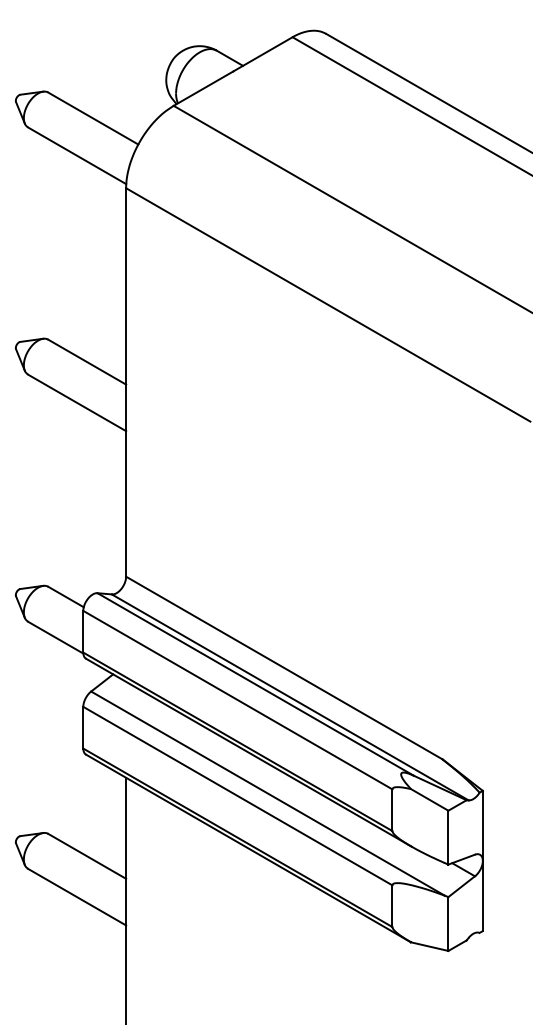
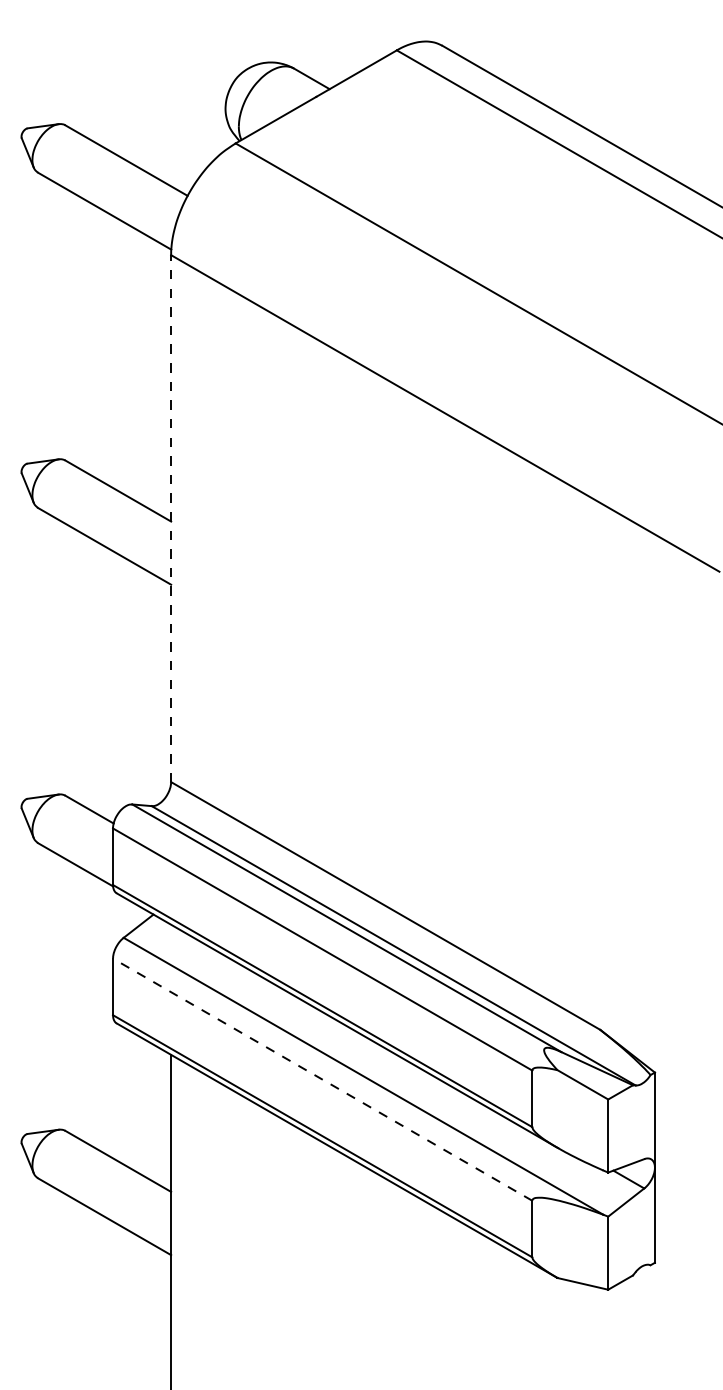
line: (126, 381) -> (171, 517), solid -> dashed
line: (237, 795) -> (322, 1078), solid -> dashed

